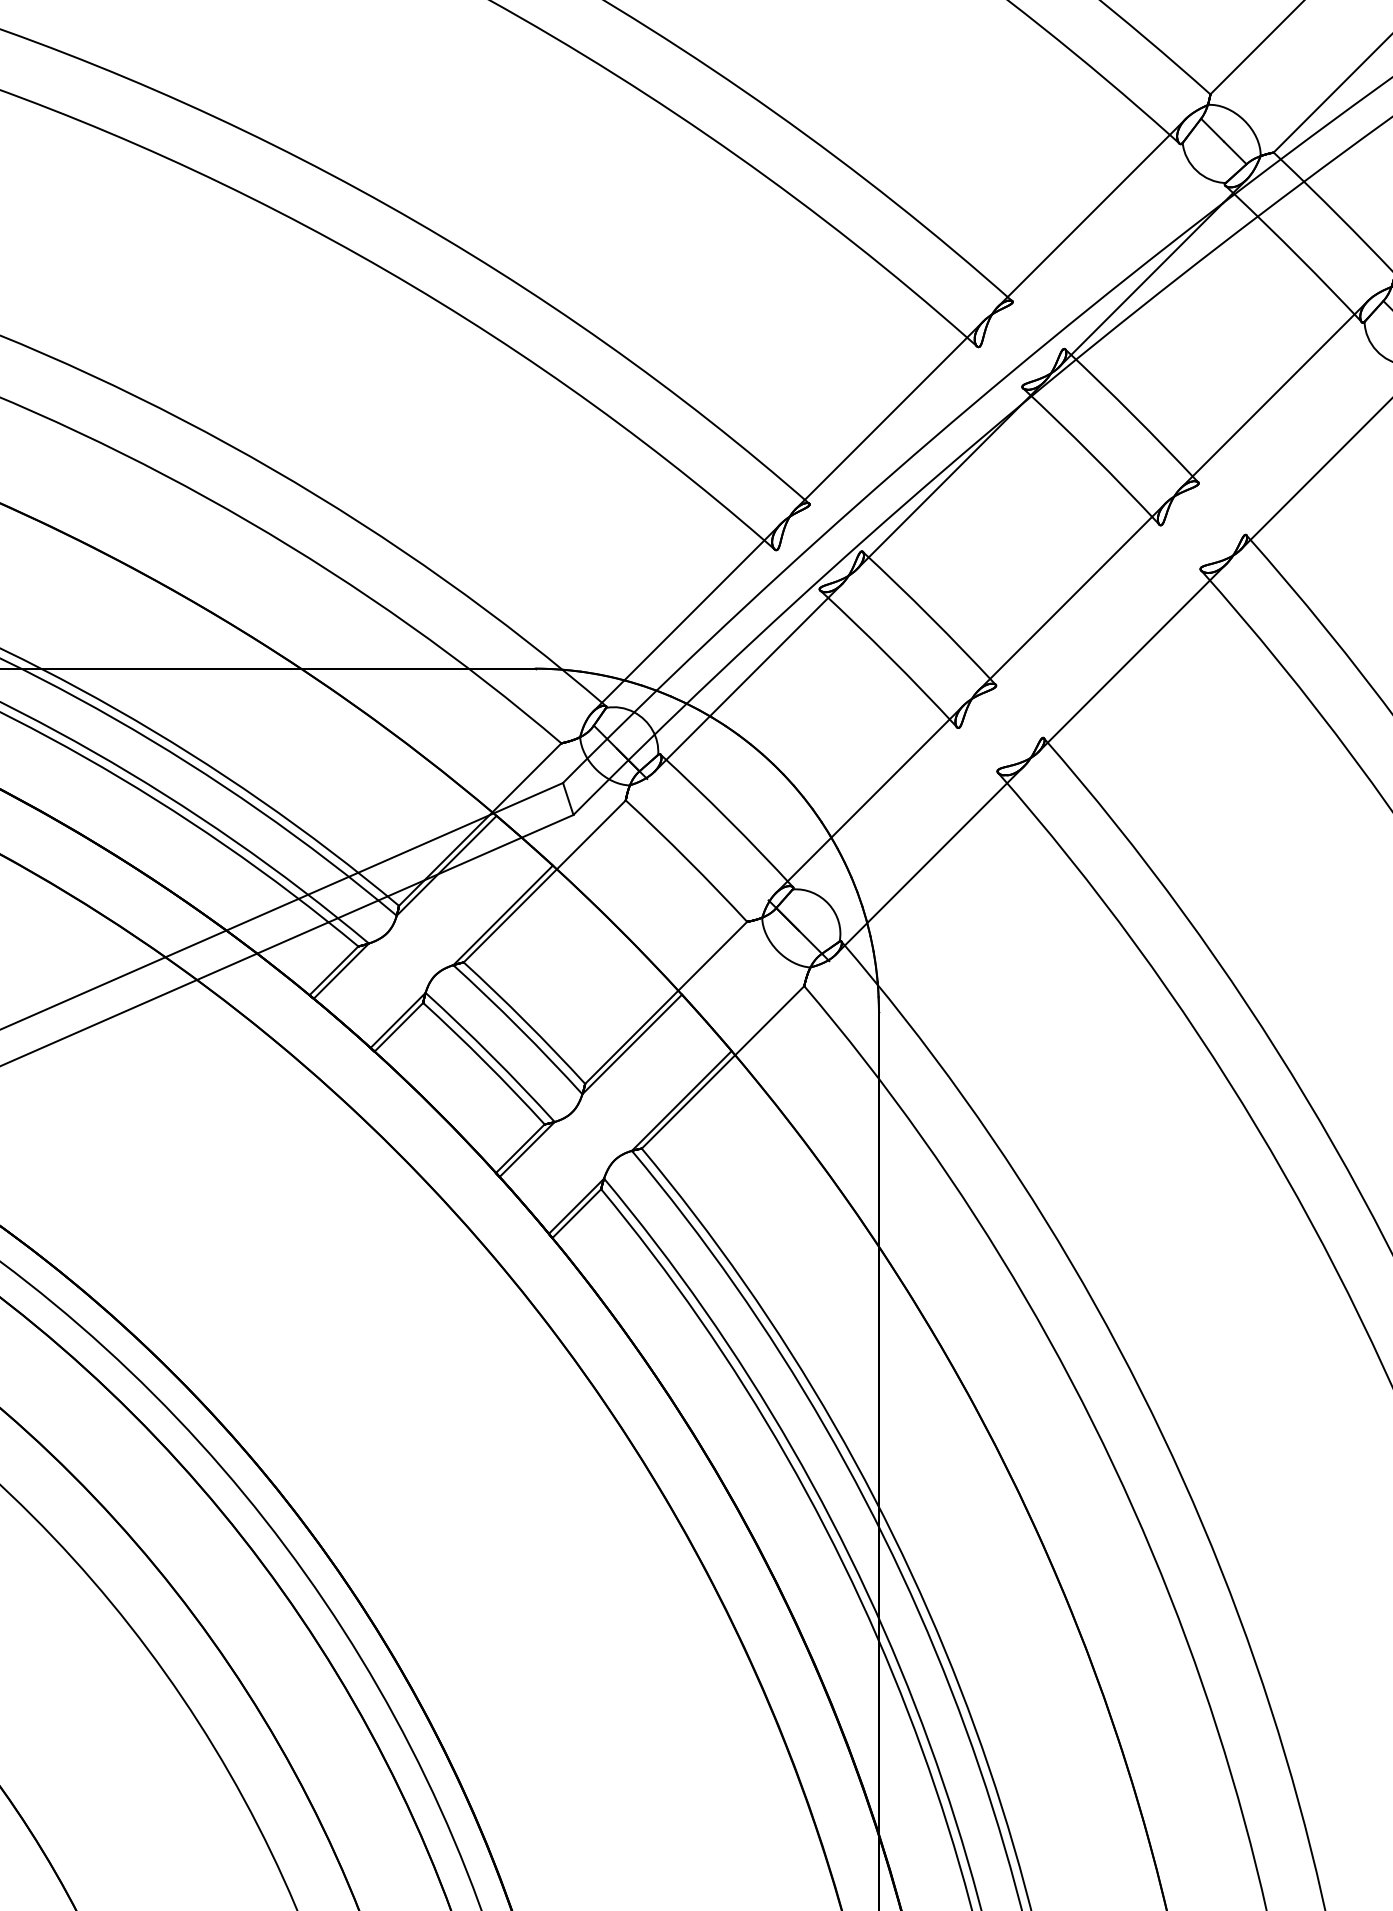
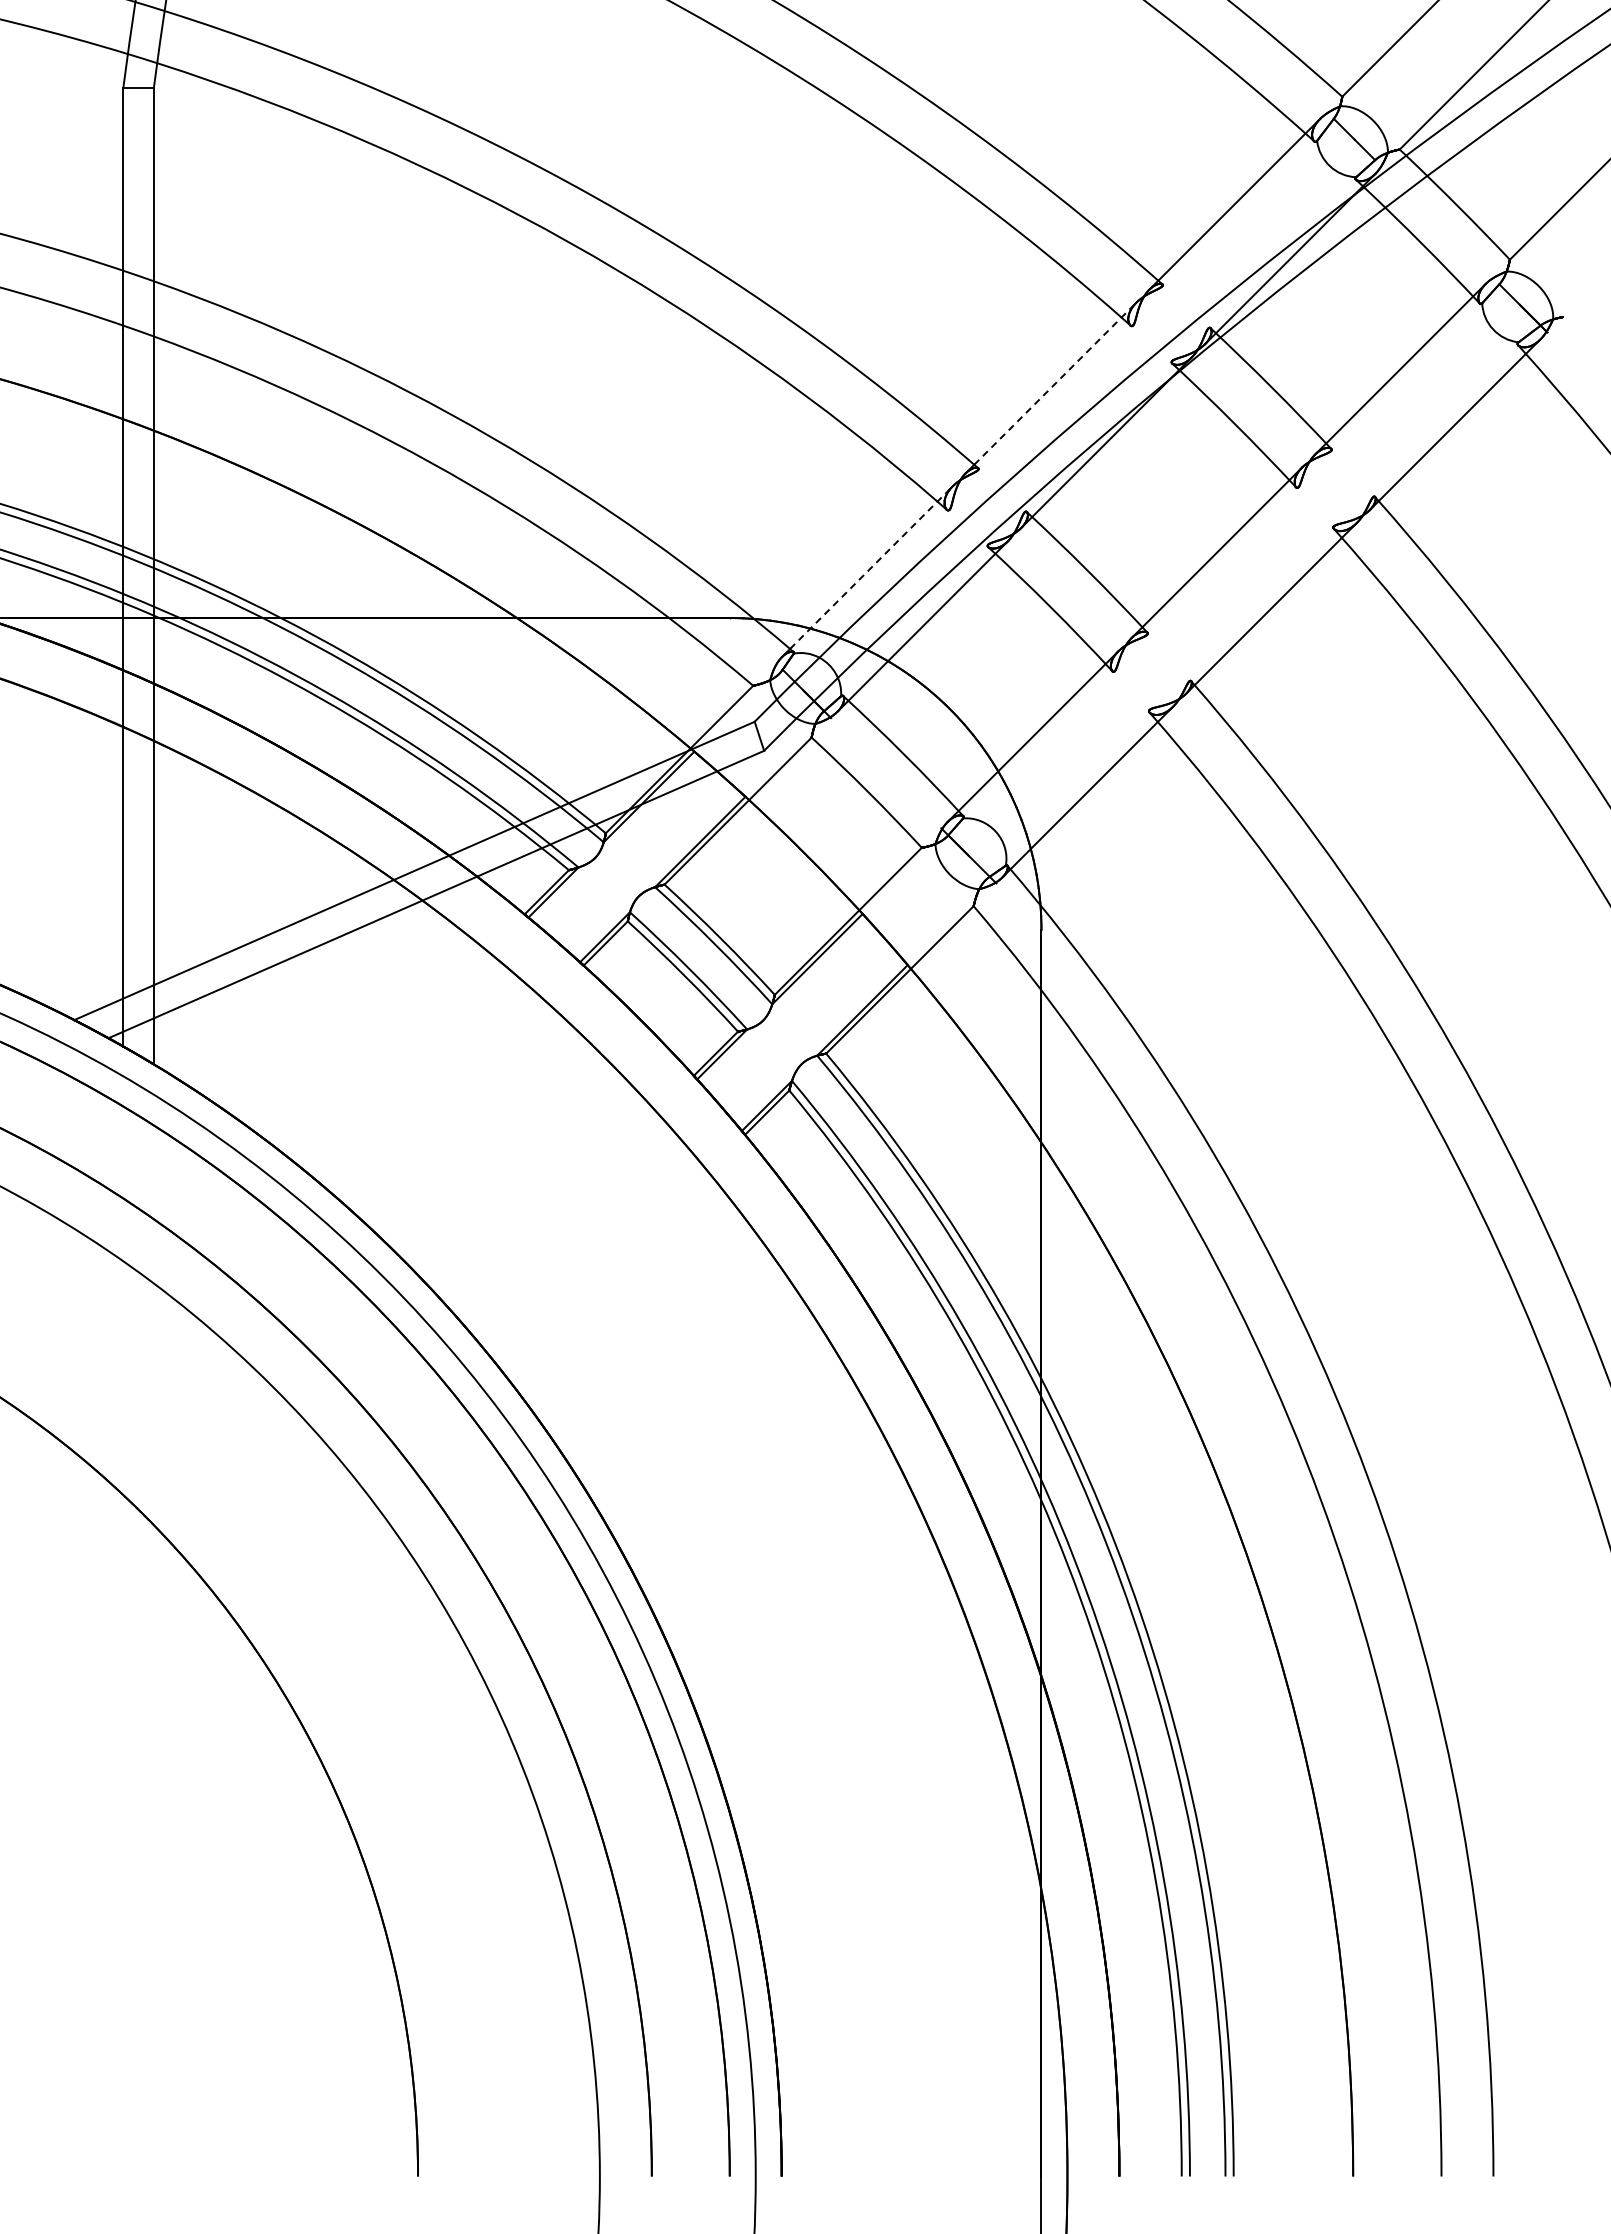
line: (894, 410) -> (1055, 383), solid -> dashed
line: (691, 613) -> (871, 567), solid -> dashed

